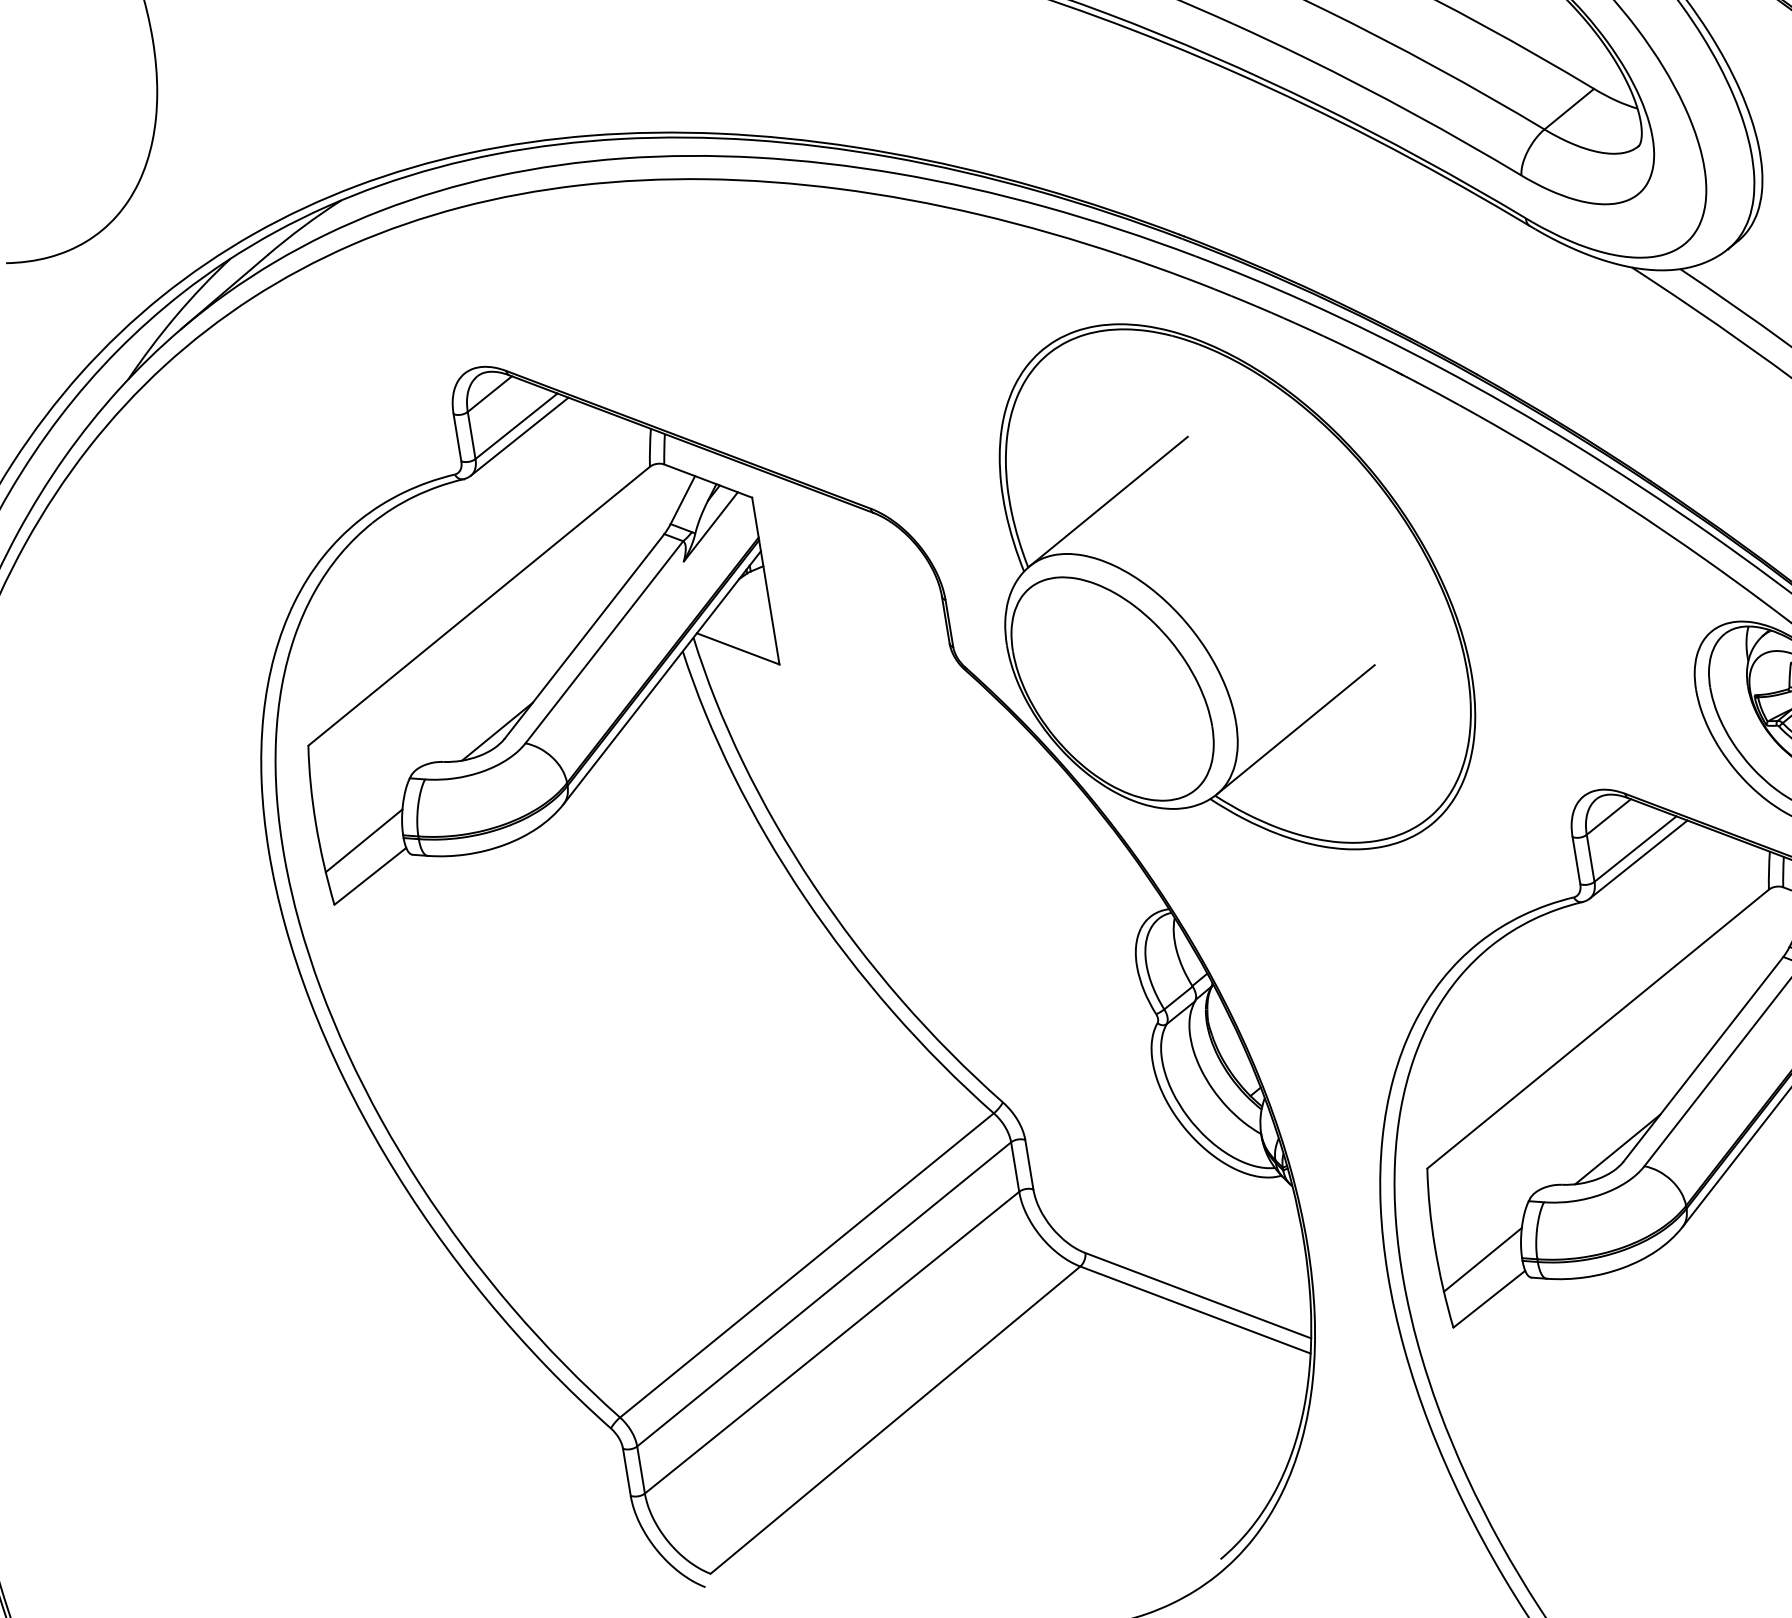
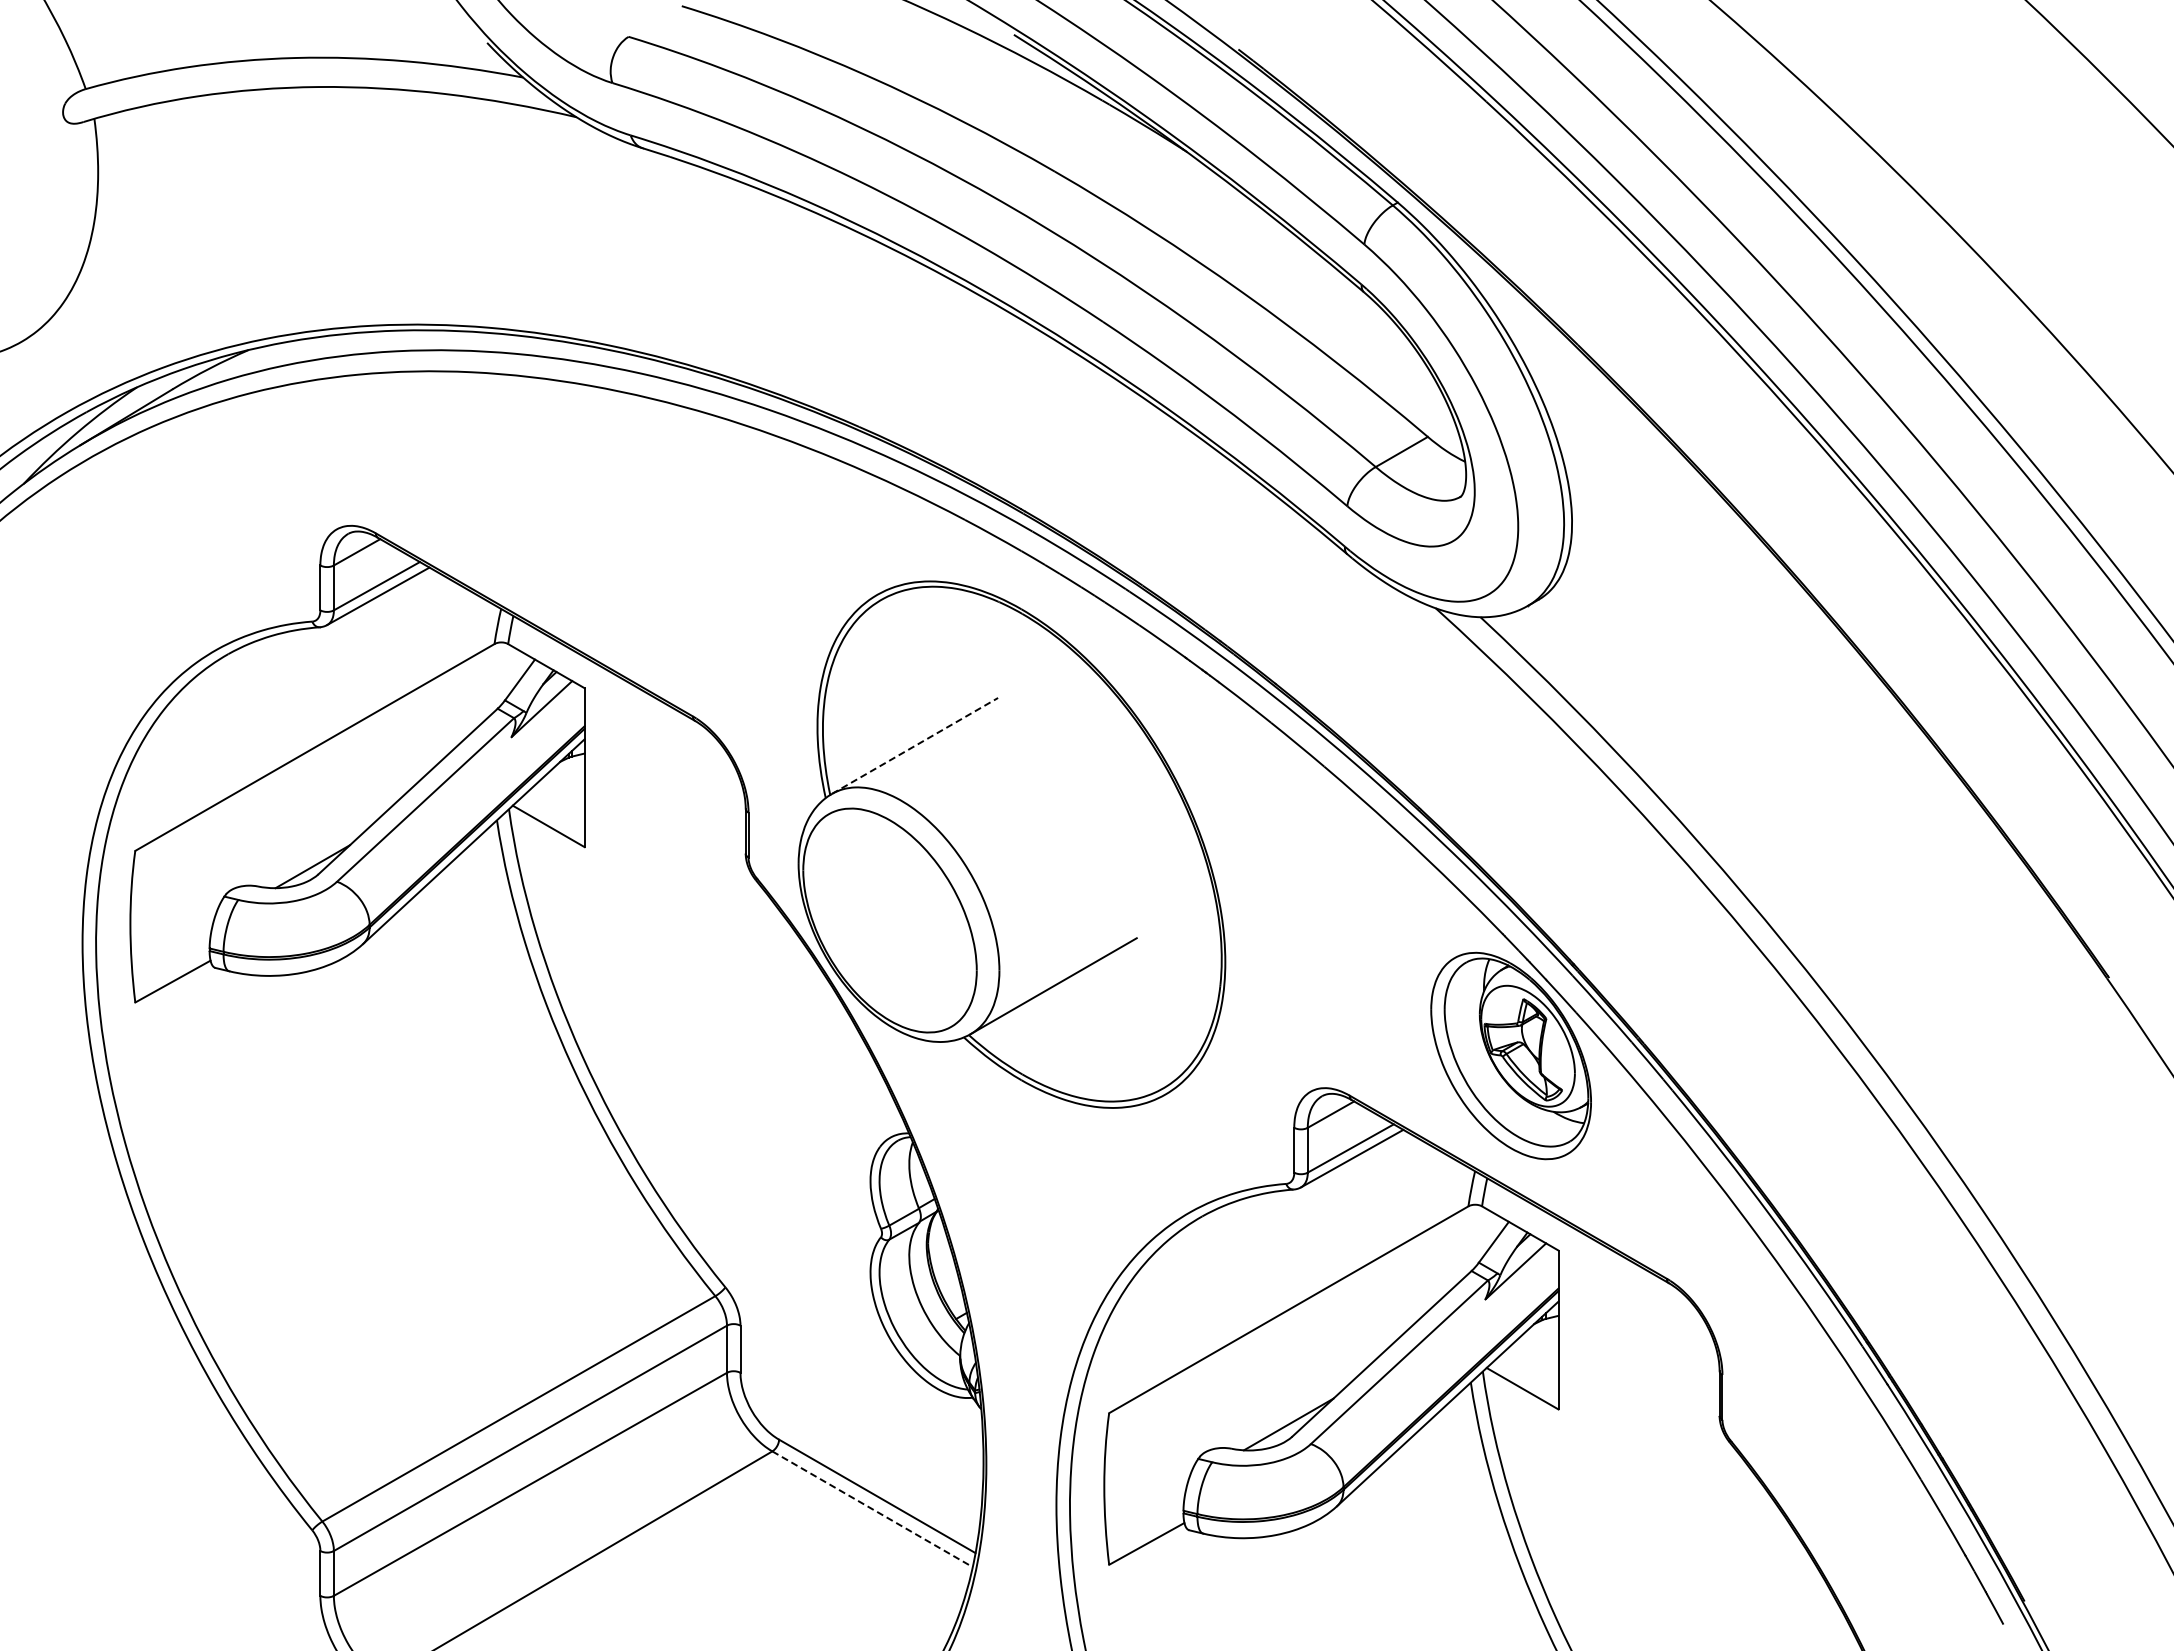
line: (1109, 500) -> (915, 745), solid -> dashed
line: (364, 840) -> (172, 947), removed
line: (1482, 1260) -> (1146, 1506), removed
line: (1195, 1310) -> (872, 1509), solid -> dashed

